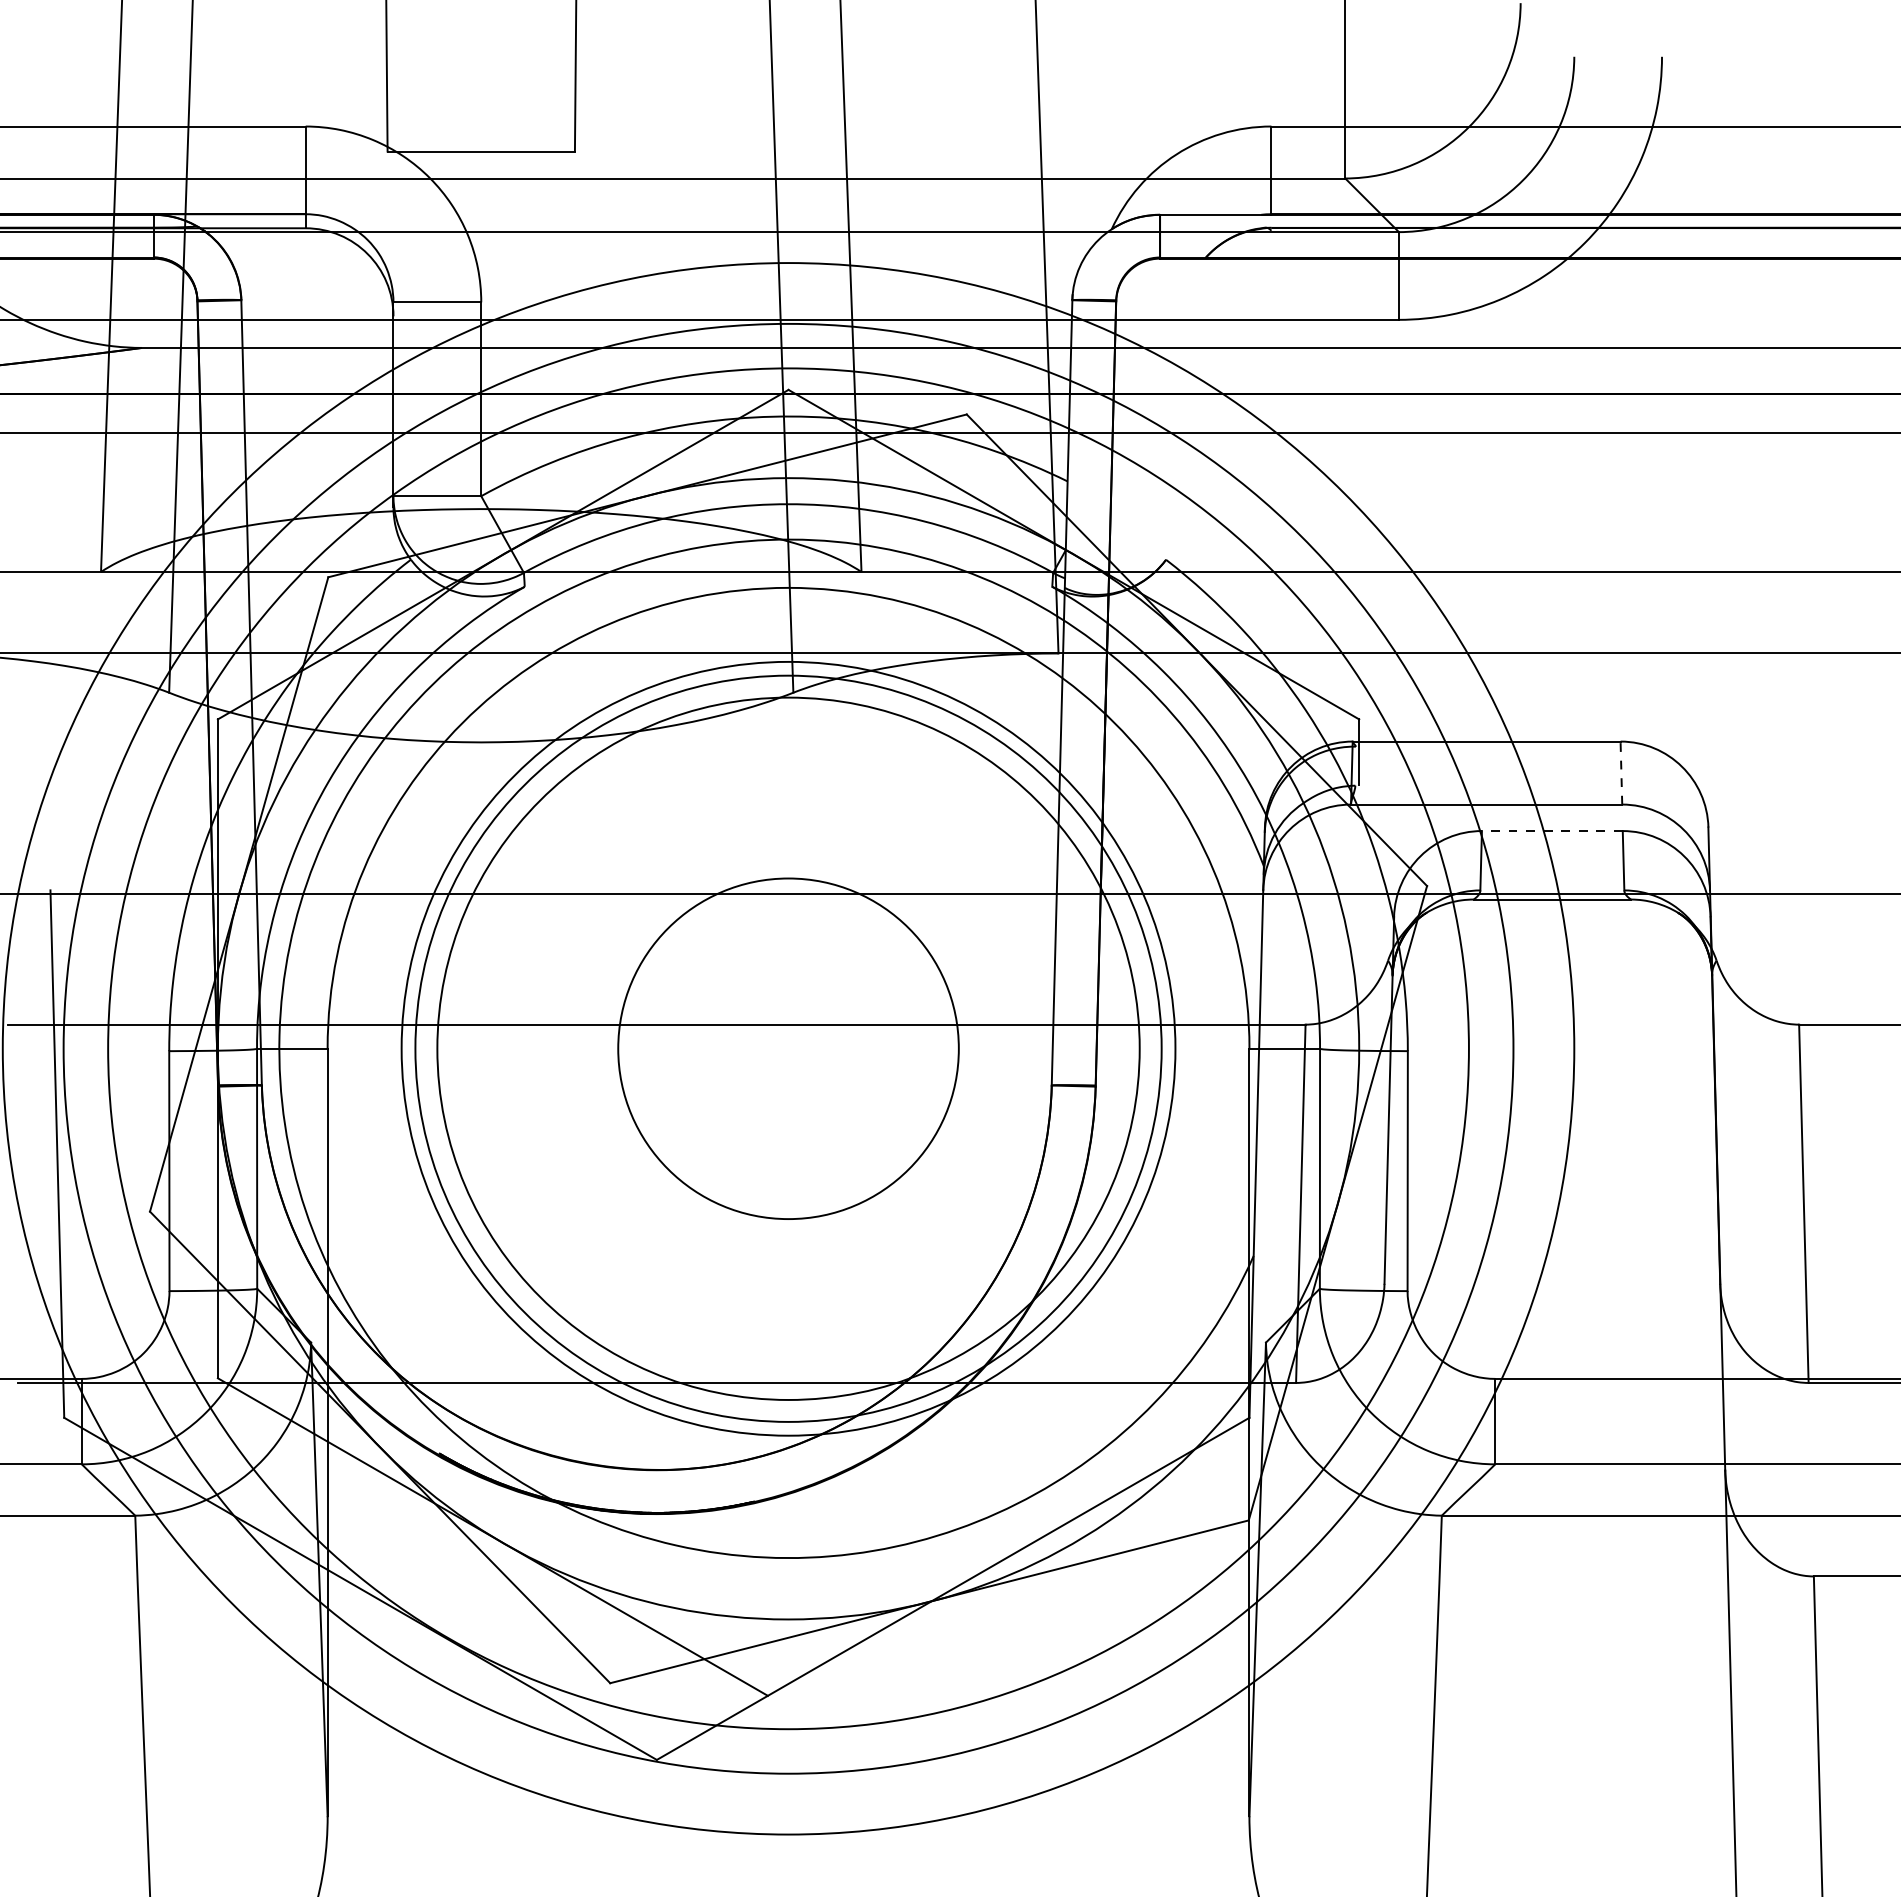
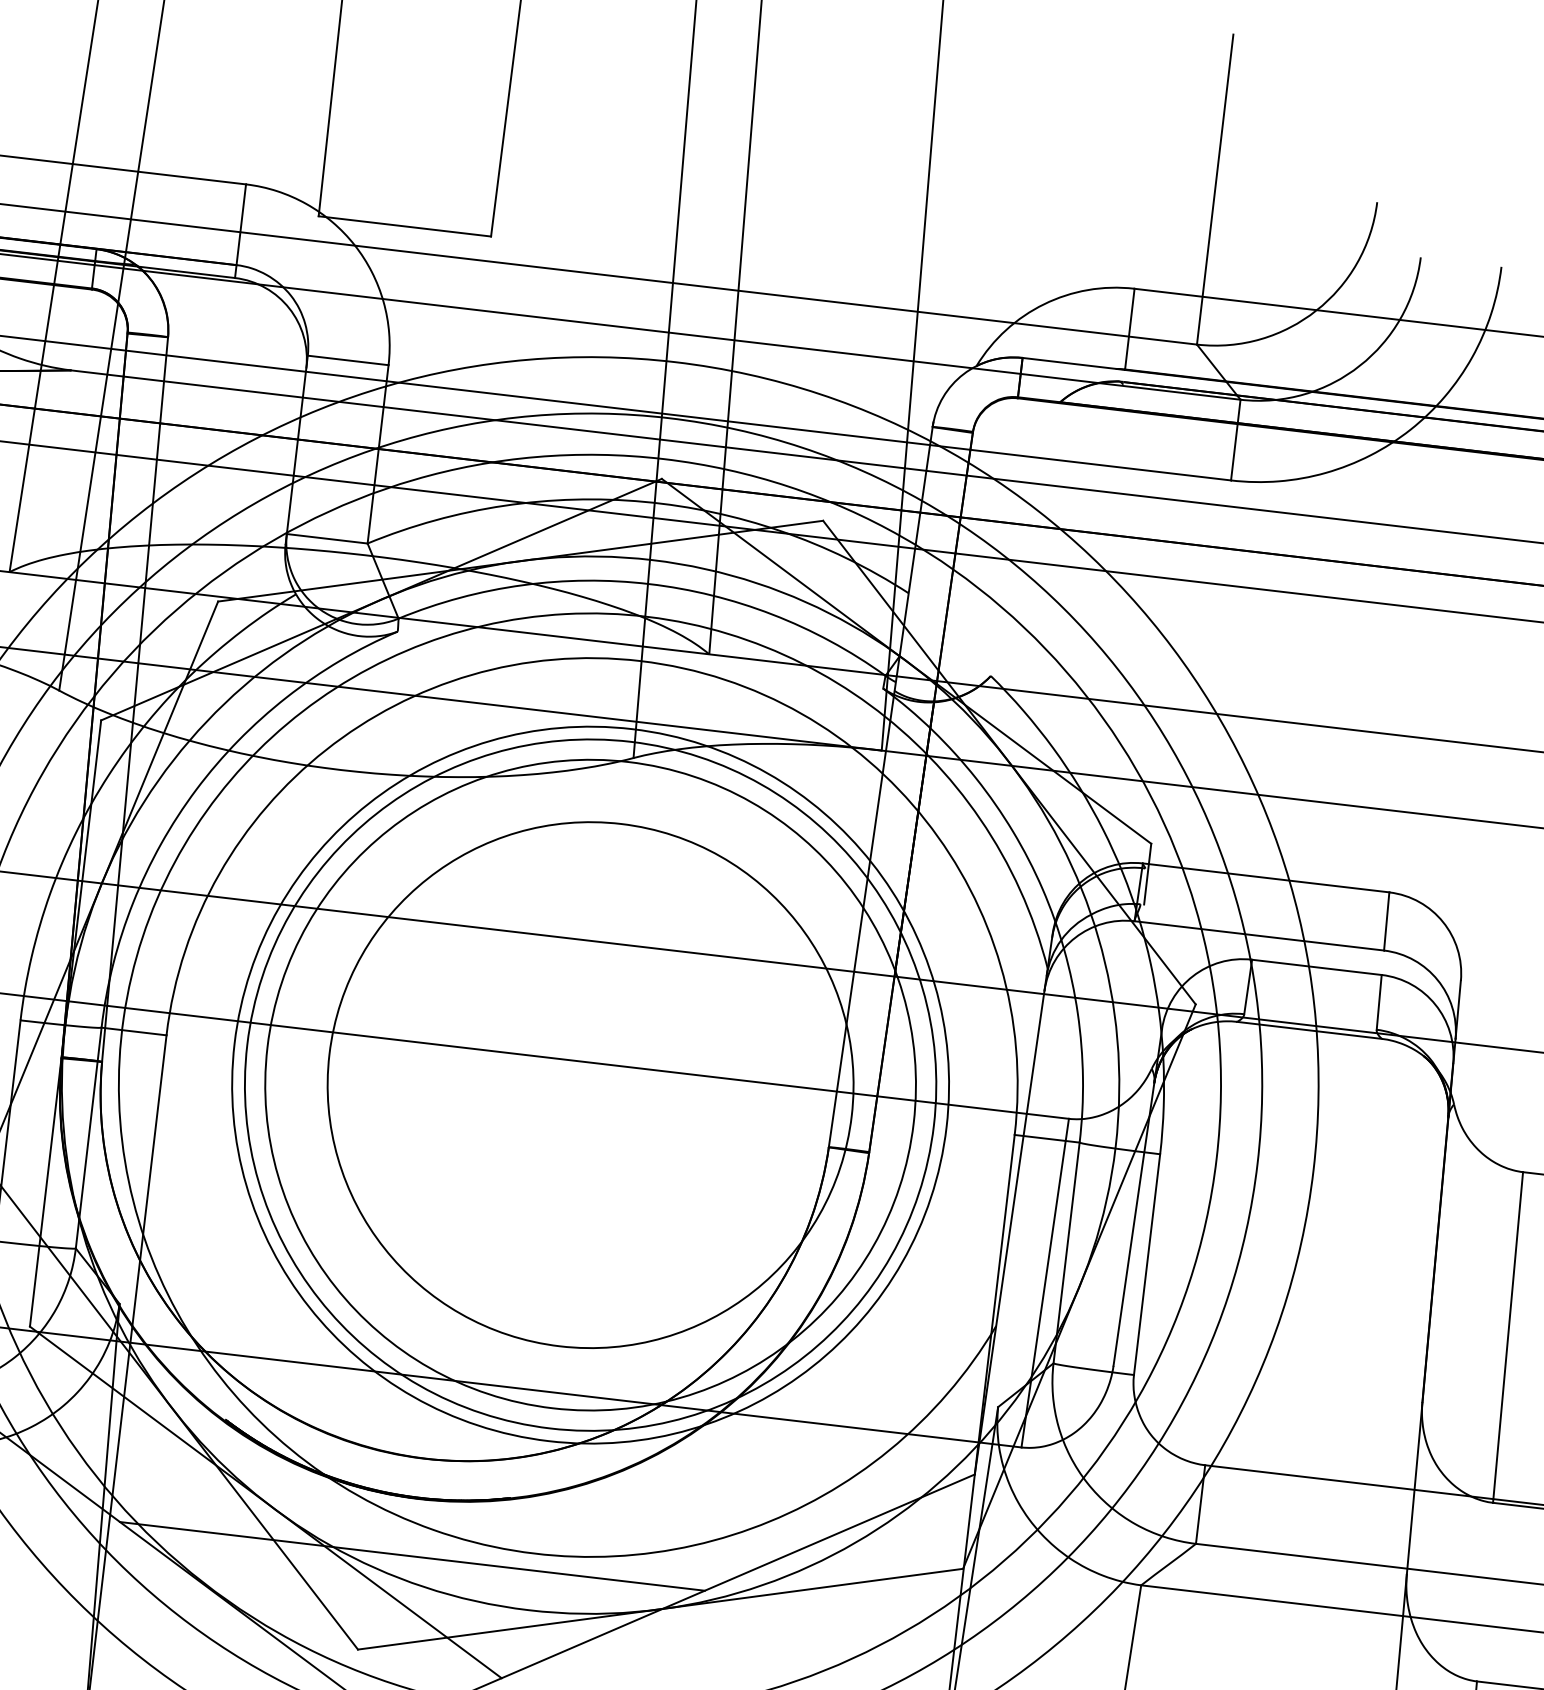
line: (1621, 773) -> (1386, 921), dashed -> solid
line: (1551, 831) -> (1316, 967), dashed -> solid
circle: (788, 1048) -> (590, 1084), size x1.67
line: (656, 1576) -> (412, 1556), added

